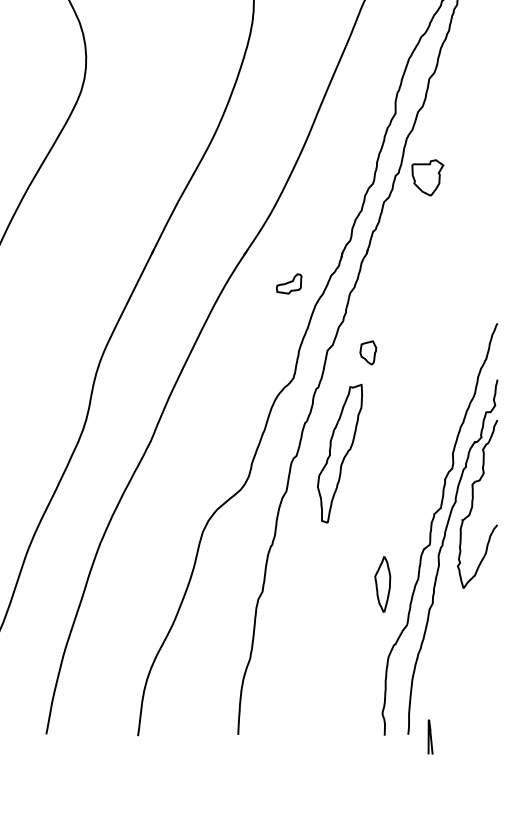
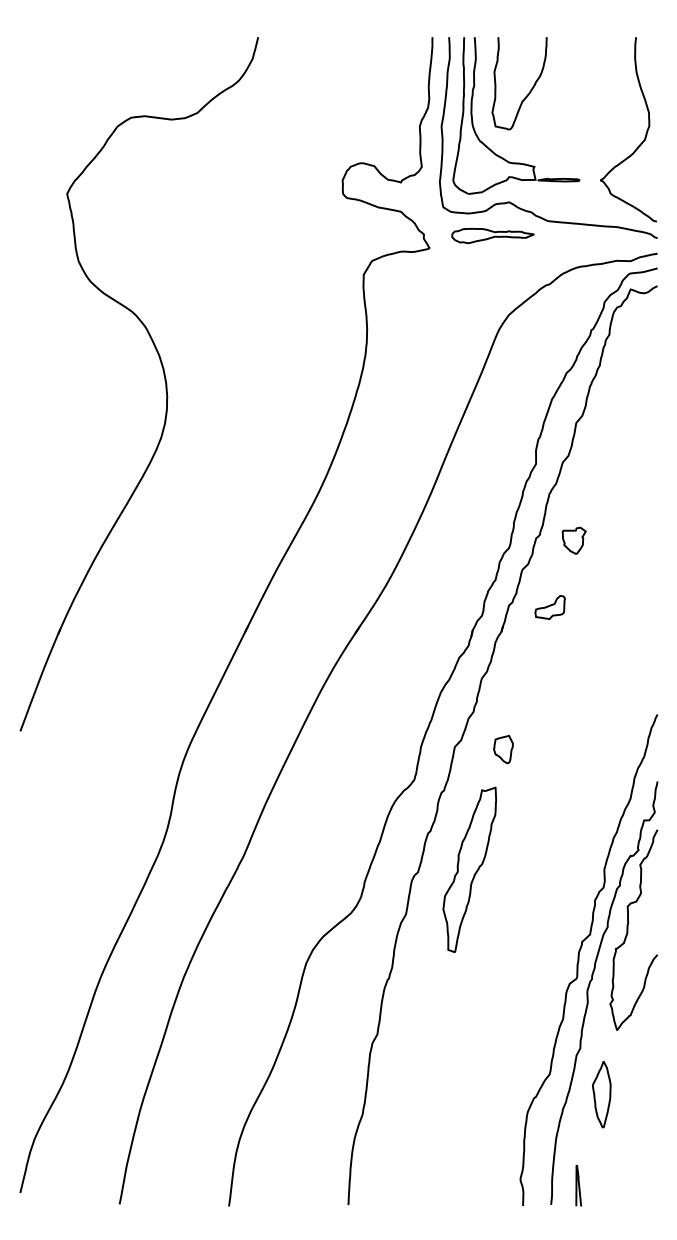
part: (427, 177) -> (573, 540), size x0.62
part: (288, 283) -> (549, 607), moved
part: (382, 584) -> (601, 1094), moved
curve: (430, 736) -> (578, 1185), moved

